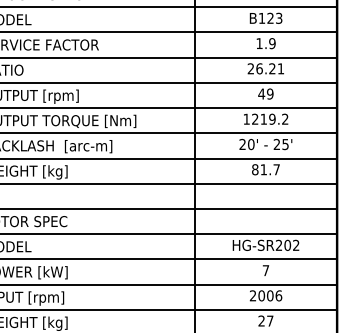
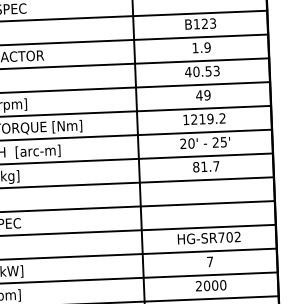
text: (265, 68) -> (202, 71), 26.21 -> 40.53
text: (278, 244) -> (220, 236), HG-SR202 -> HG-SR702
text: (278, 295) -> (222, 284), 2006 -> 2000

